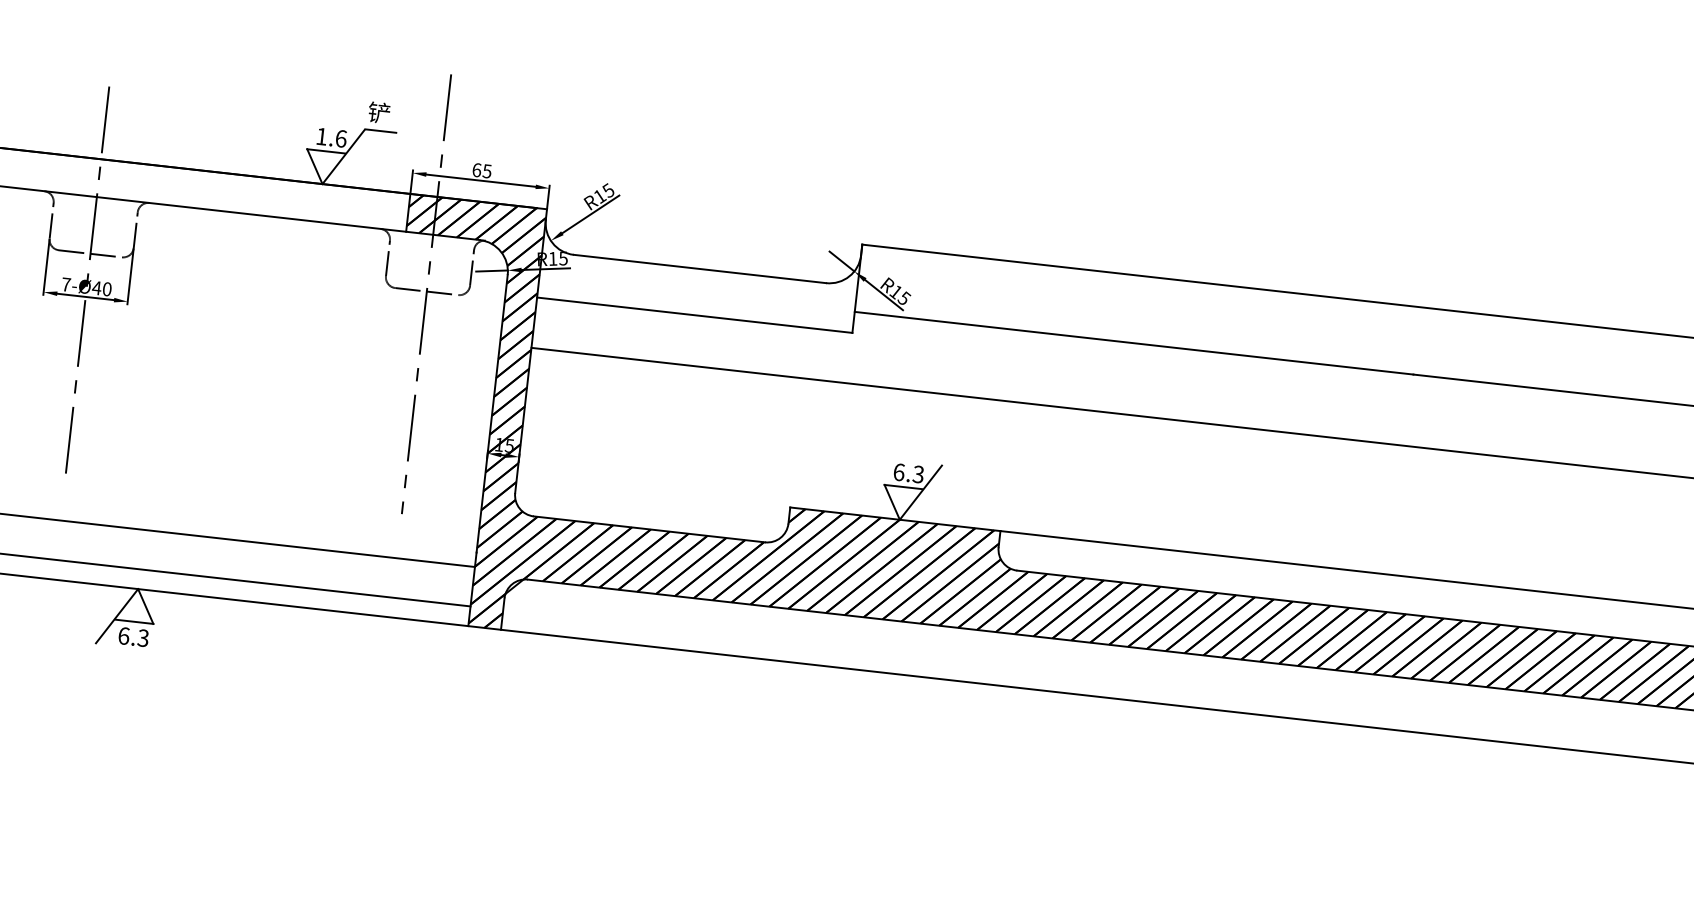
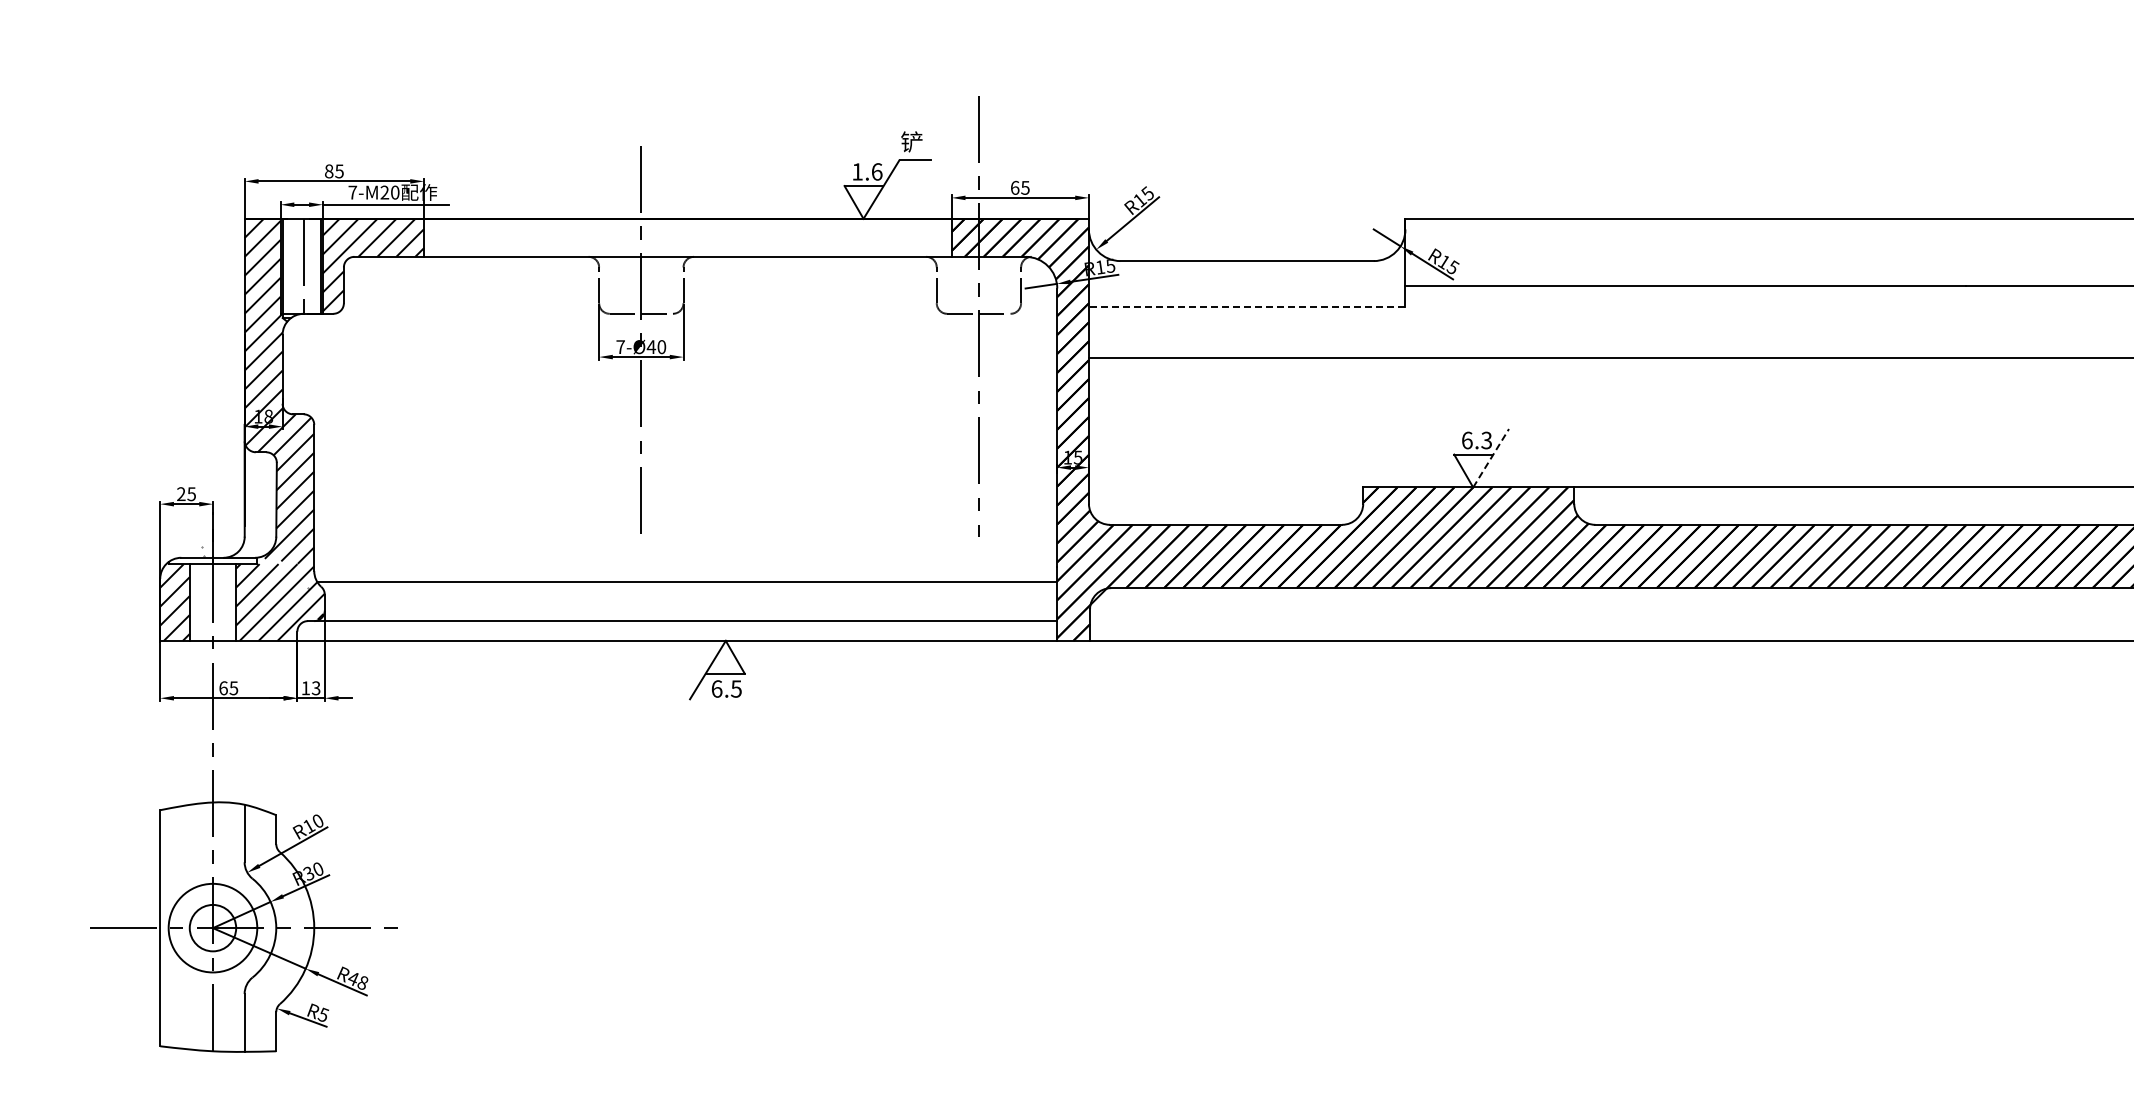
line: (694, 315) -> (1246, 307), solid -> dashed
line: (921, 491) -> (1491, 457), solid -> dashed
text: (143, 637) -> (736, 688), 6.3 -> 6.5

